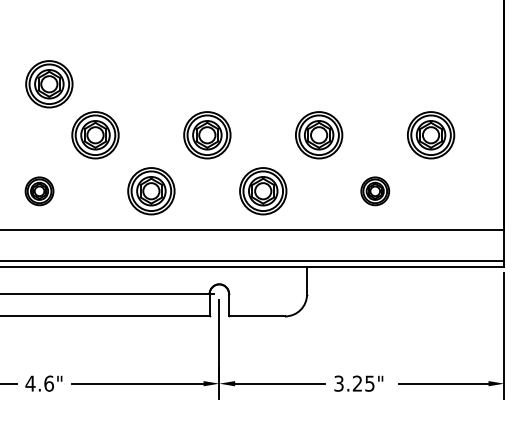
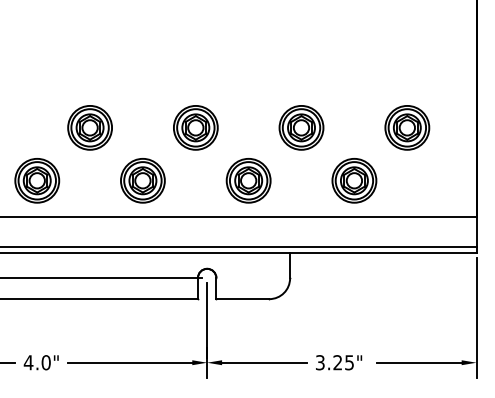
part: (49, 84) -> (46, 79), removed
part: (39, 191) -> (37, 181), size x1.67
part: (375, 191) -> (354, 181), size x1.67
text: (48, 383) -> (45, 362), 4.6" -> 4.0"

